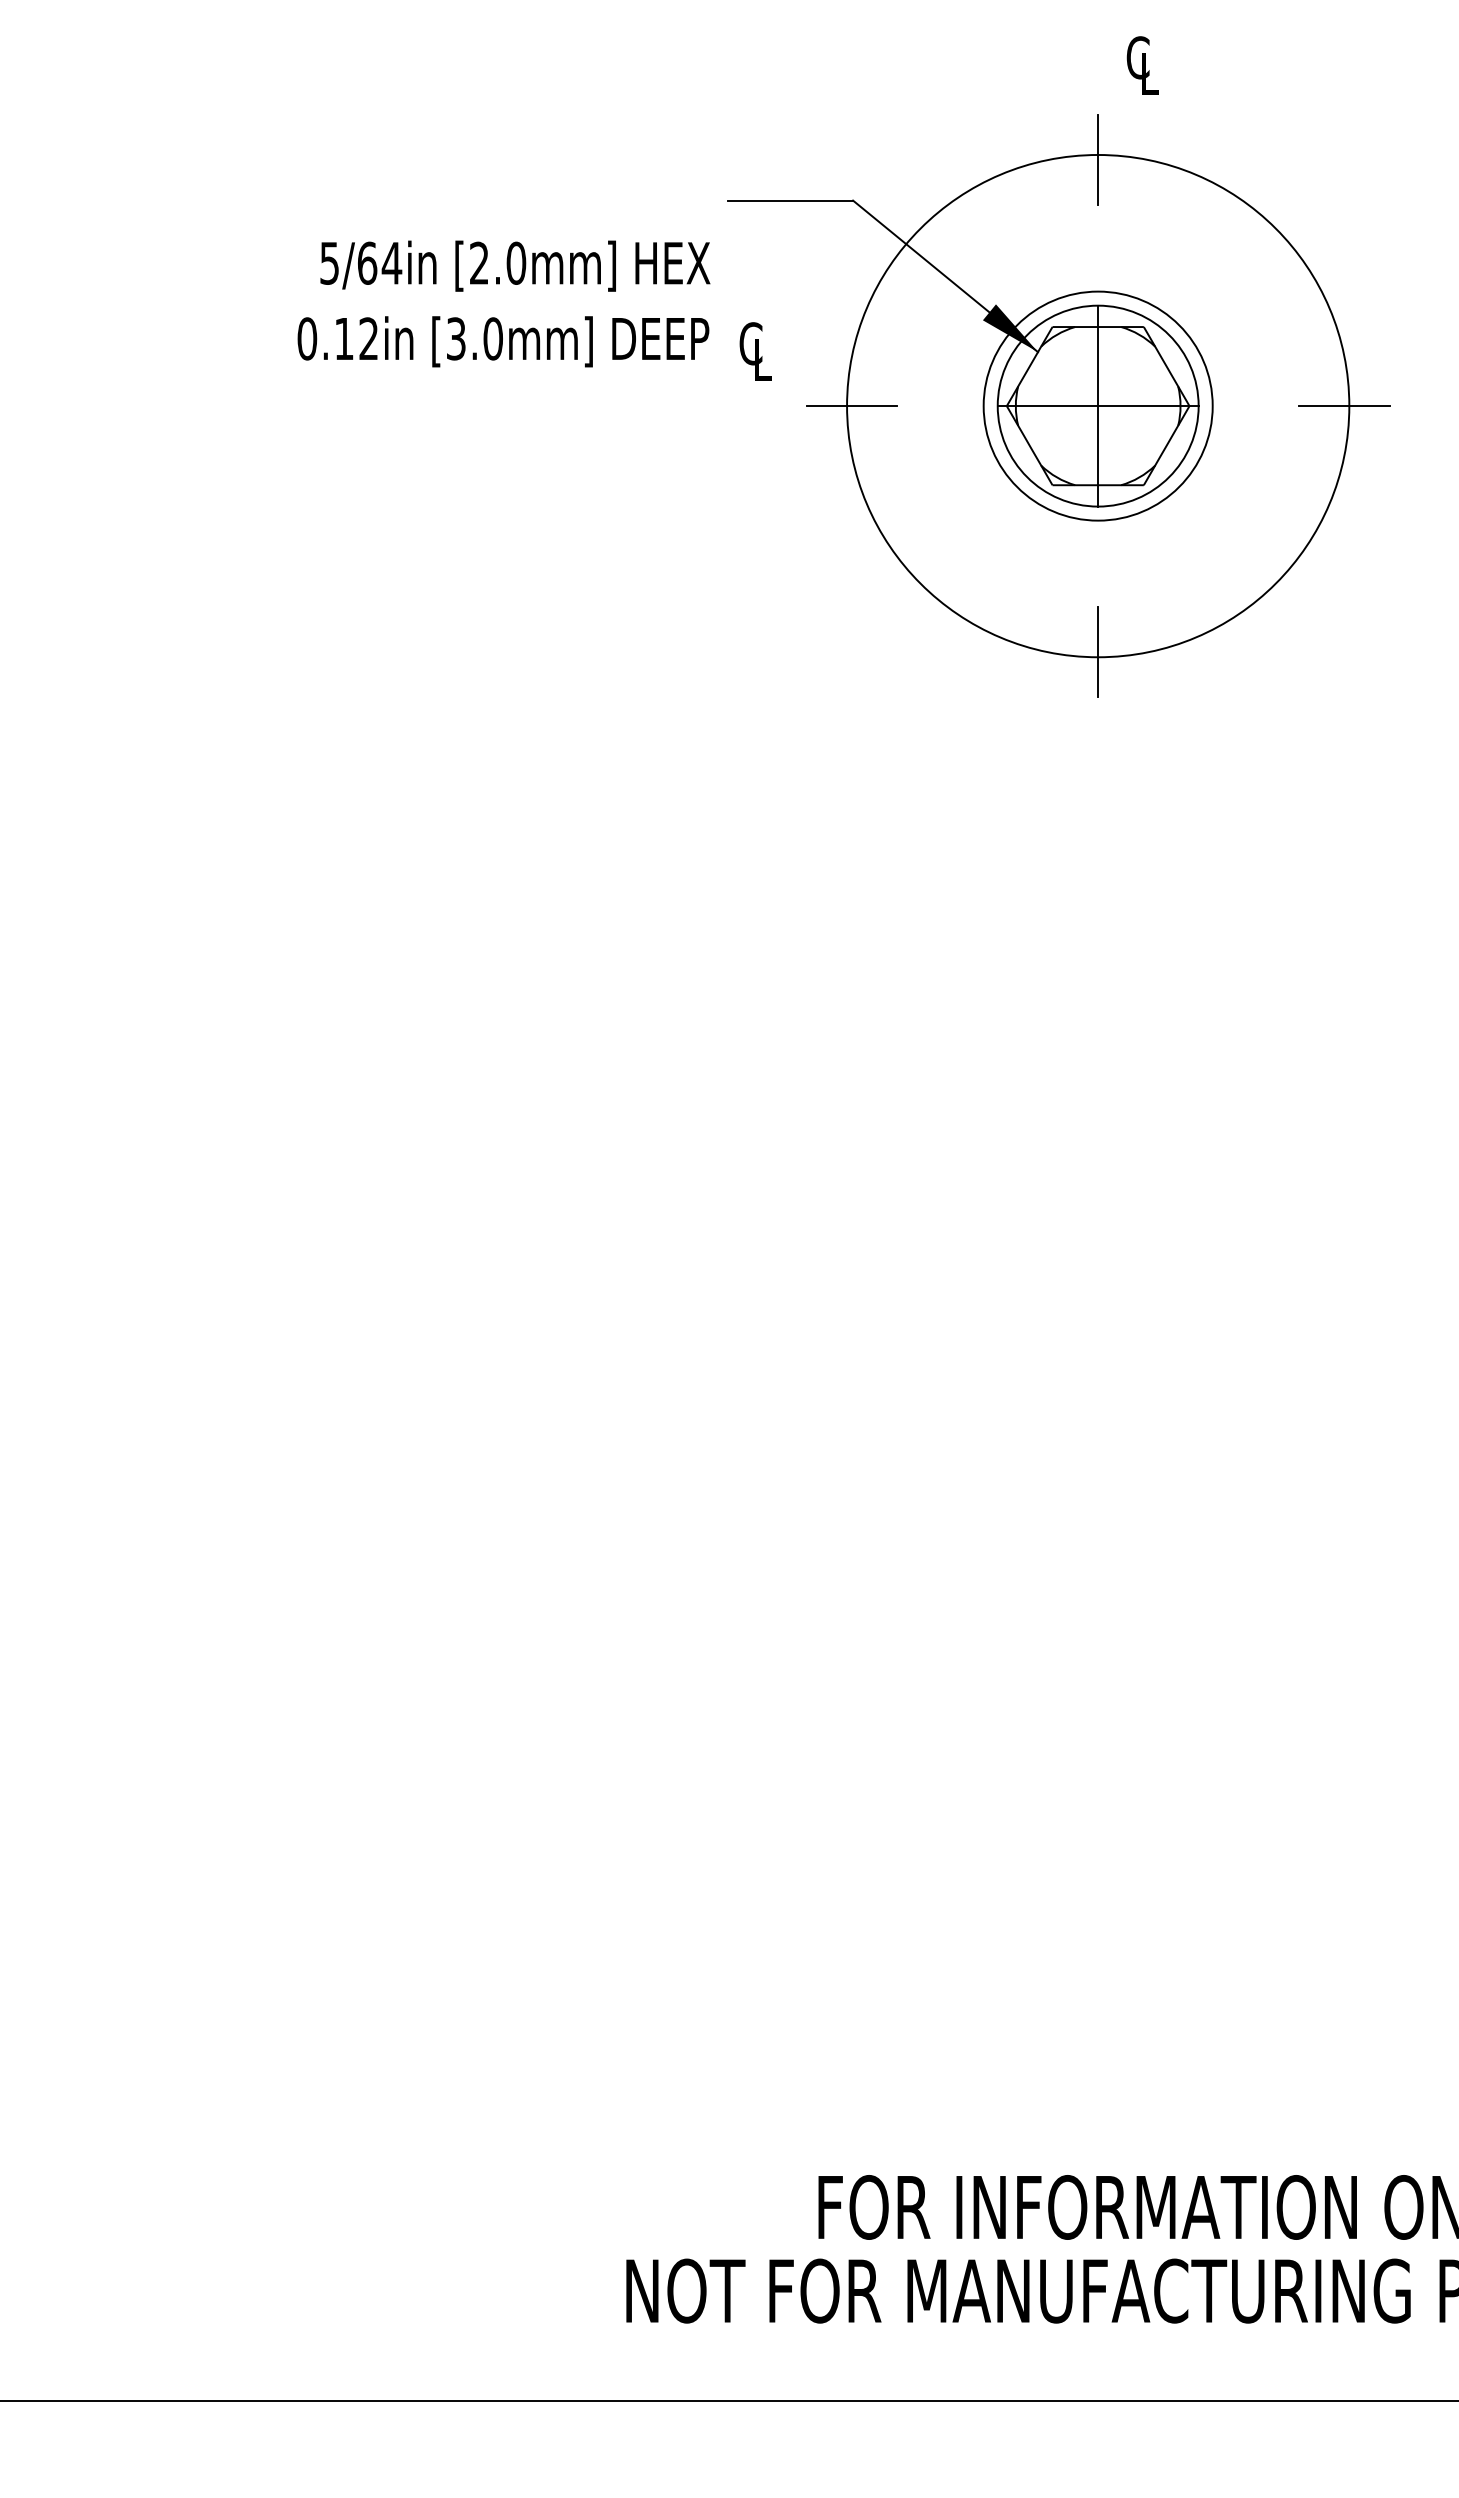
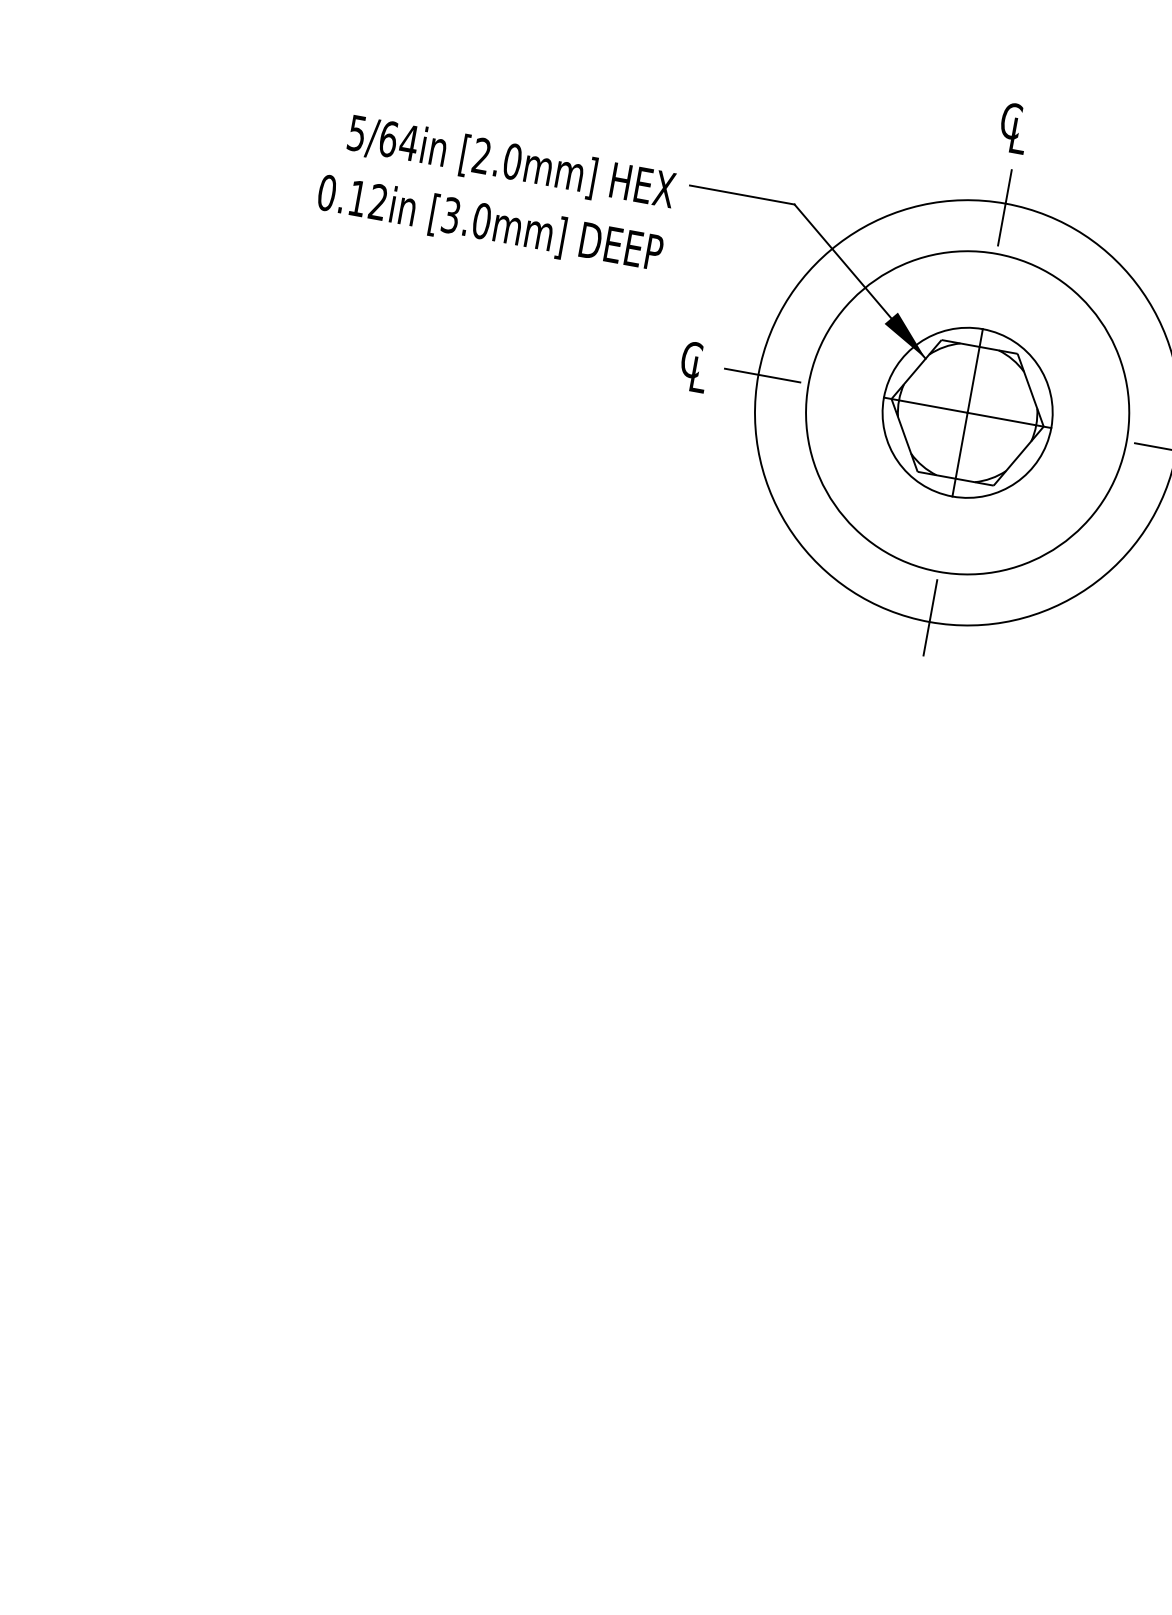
text: (1142, 65) -> (1013, 128), moved
text: (503, 303) -> (495, 193), moved
text: (755, 351) -> (694, 366), moved
circle: (1098, 405) -> (967, 412), size x1.67

